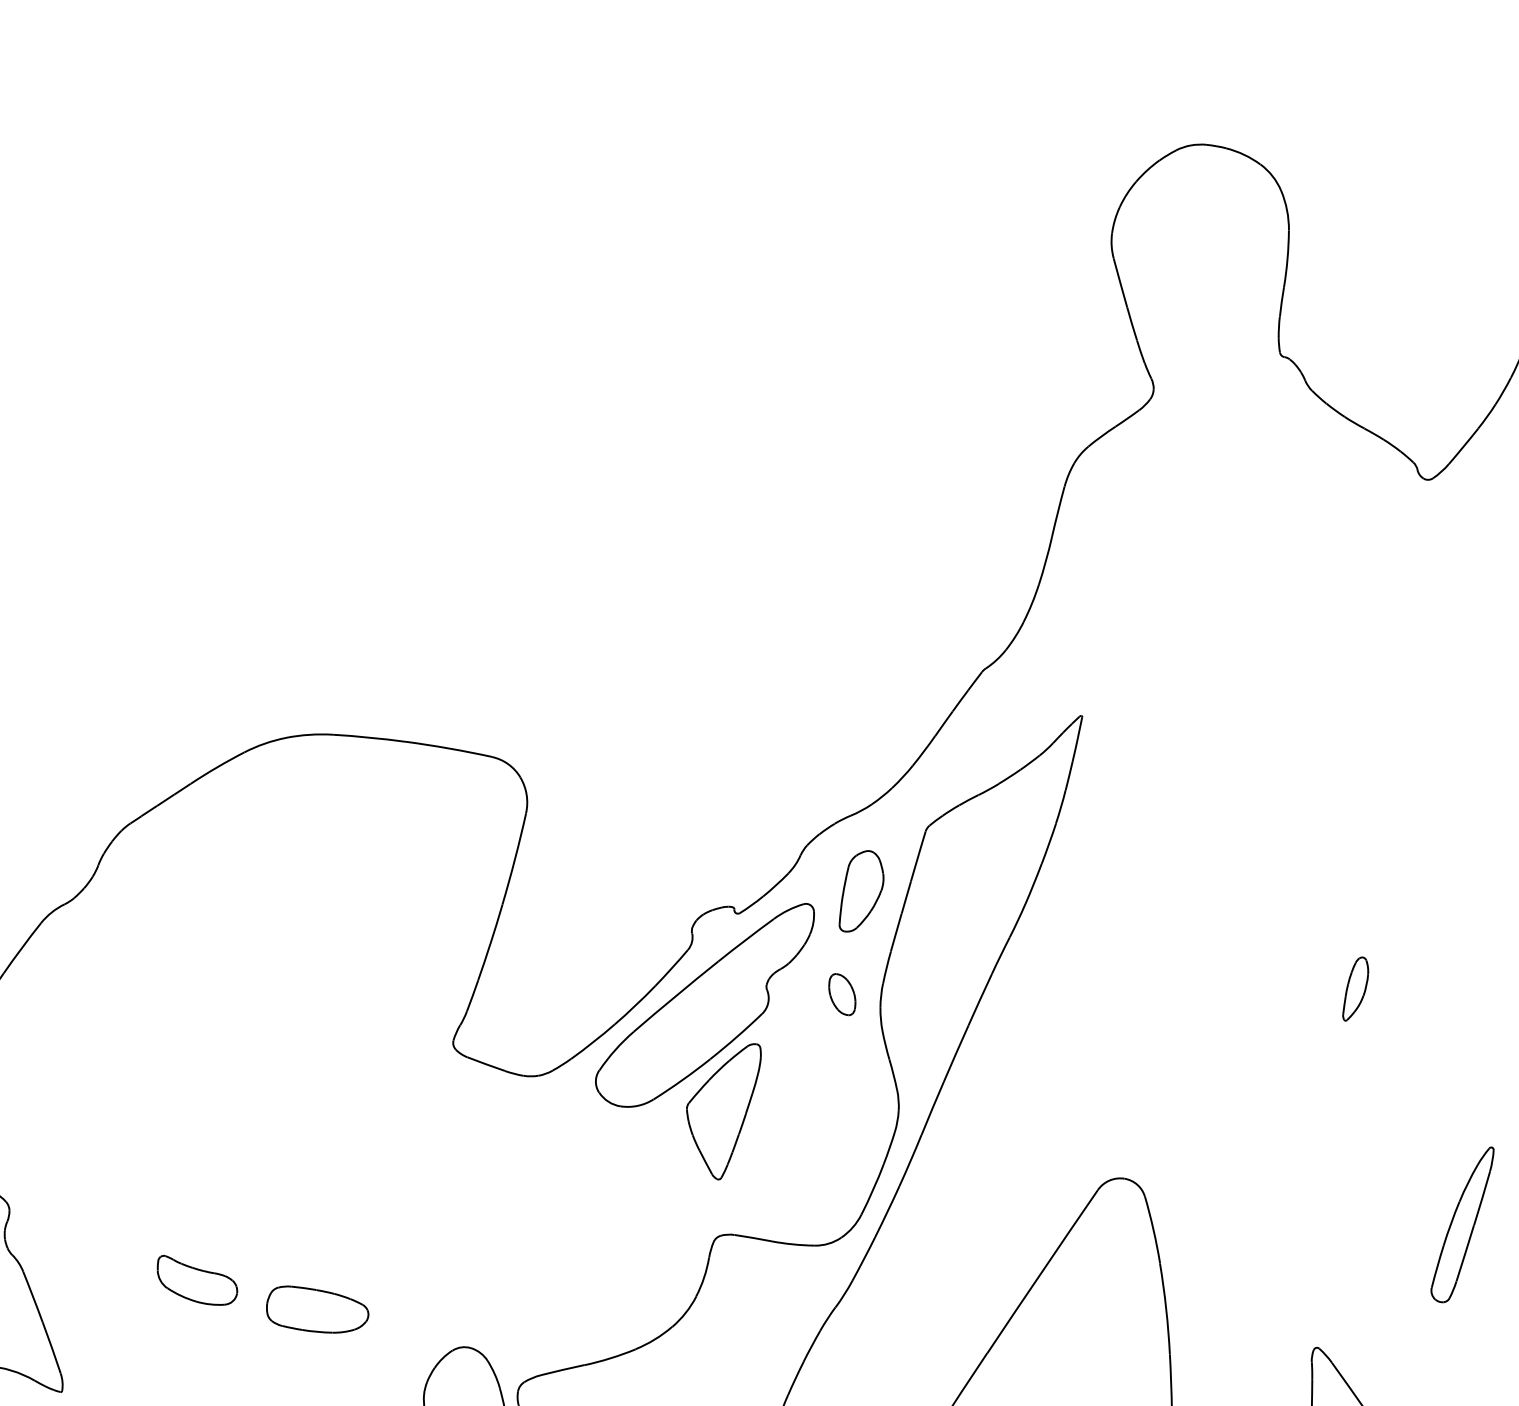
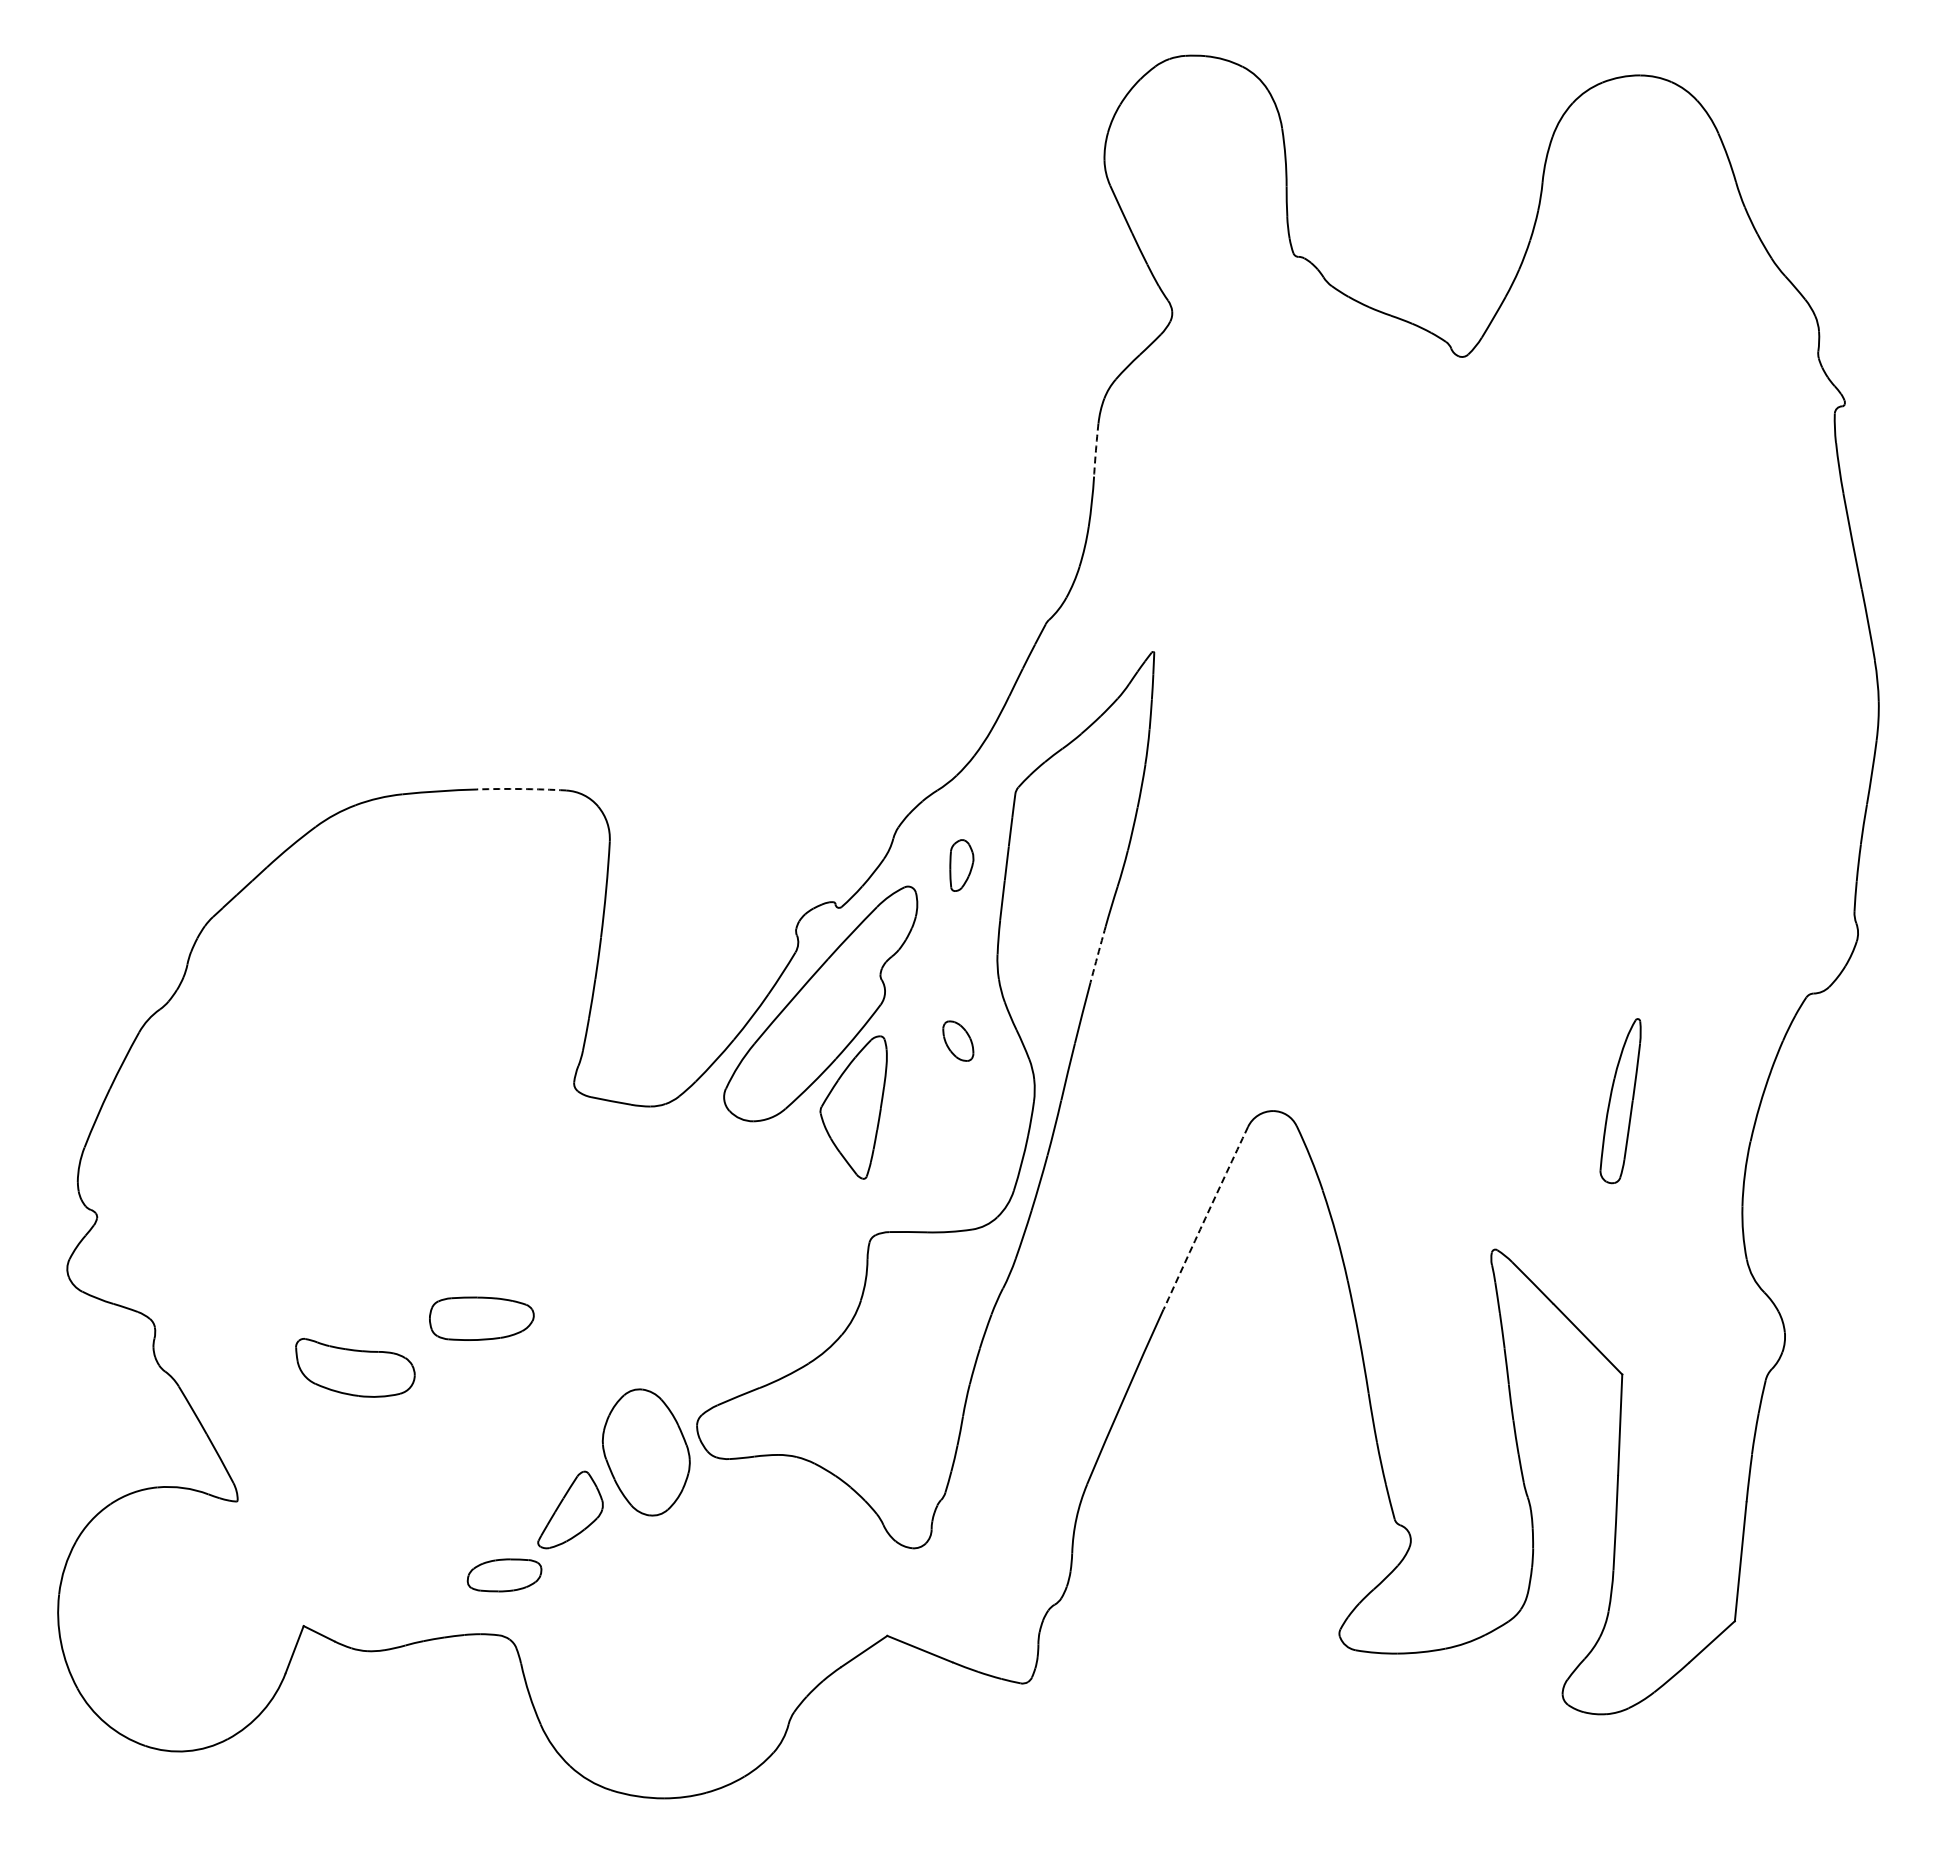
arc: (1057, 512) -> (1095, 450), solid -> dashed
arc: (449, 748) -> (521, 789), solid -> dashed
part: (862, 892) -> (961, 865), size x0.6
part: (1355, 989) -> (1474, 882), removed
part: (842, 994) -> (958, 1040), moved
arc: (979, 999) -> (1097, 954), solid -> dashed
arc: (1042, 1271) -> (1205, 1218), solid -> dashed
part: (197, 1281) -> (355, 1367), size x1.4
part: (317, 1310) -> (481, 1318), moved

